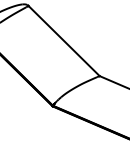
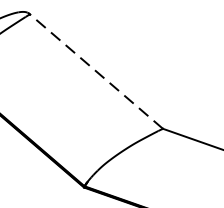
line: (64, 41) -> (97, 72), solid -> dashed

